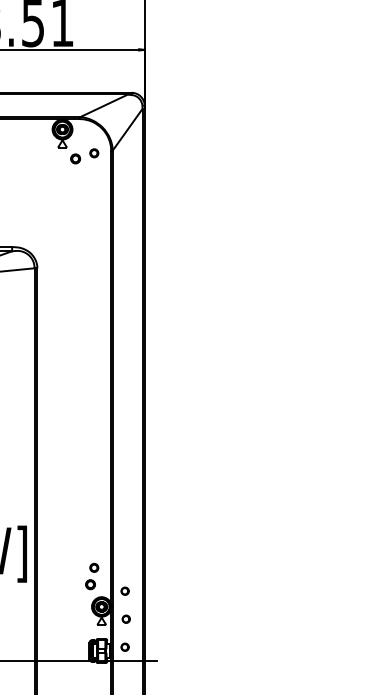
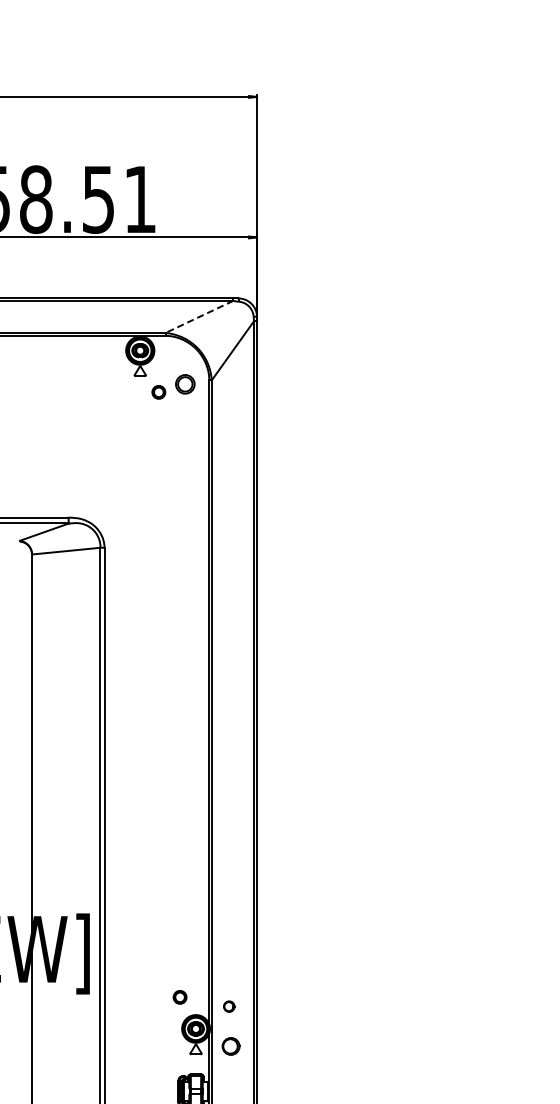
line: (104, 106) -> (199, 317), solid -> dashed
part: (94, 153) -> (185, 384), size x1.6
part: (94, 567) -> (185, 973), removed
circle: (126, 619) -> (230, 1046), size x1.6
part: (125, 647) -> (229, 1086), removed

